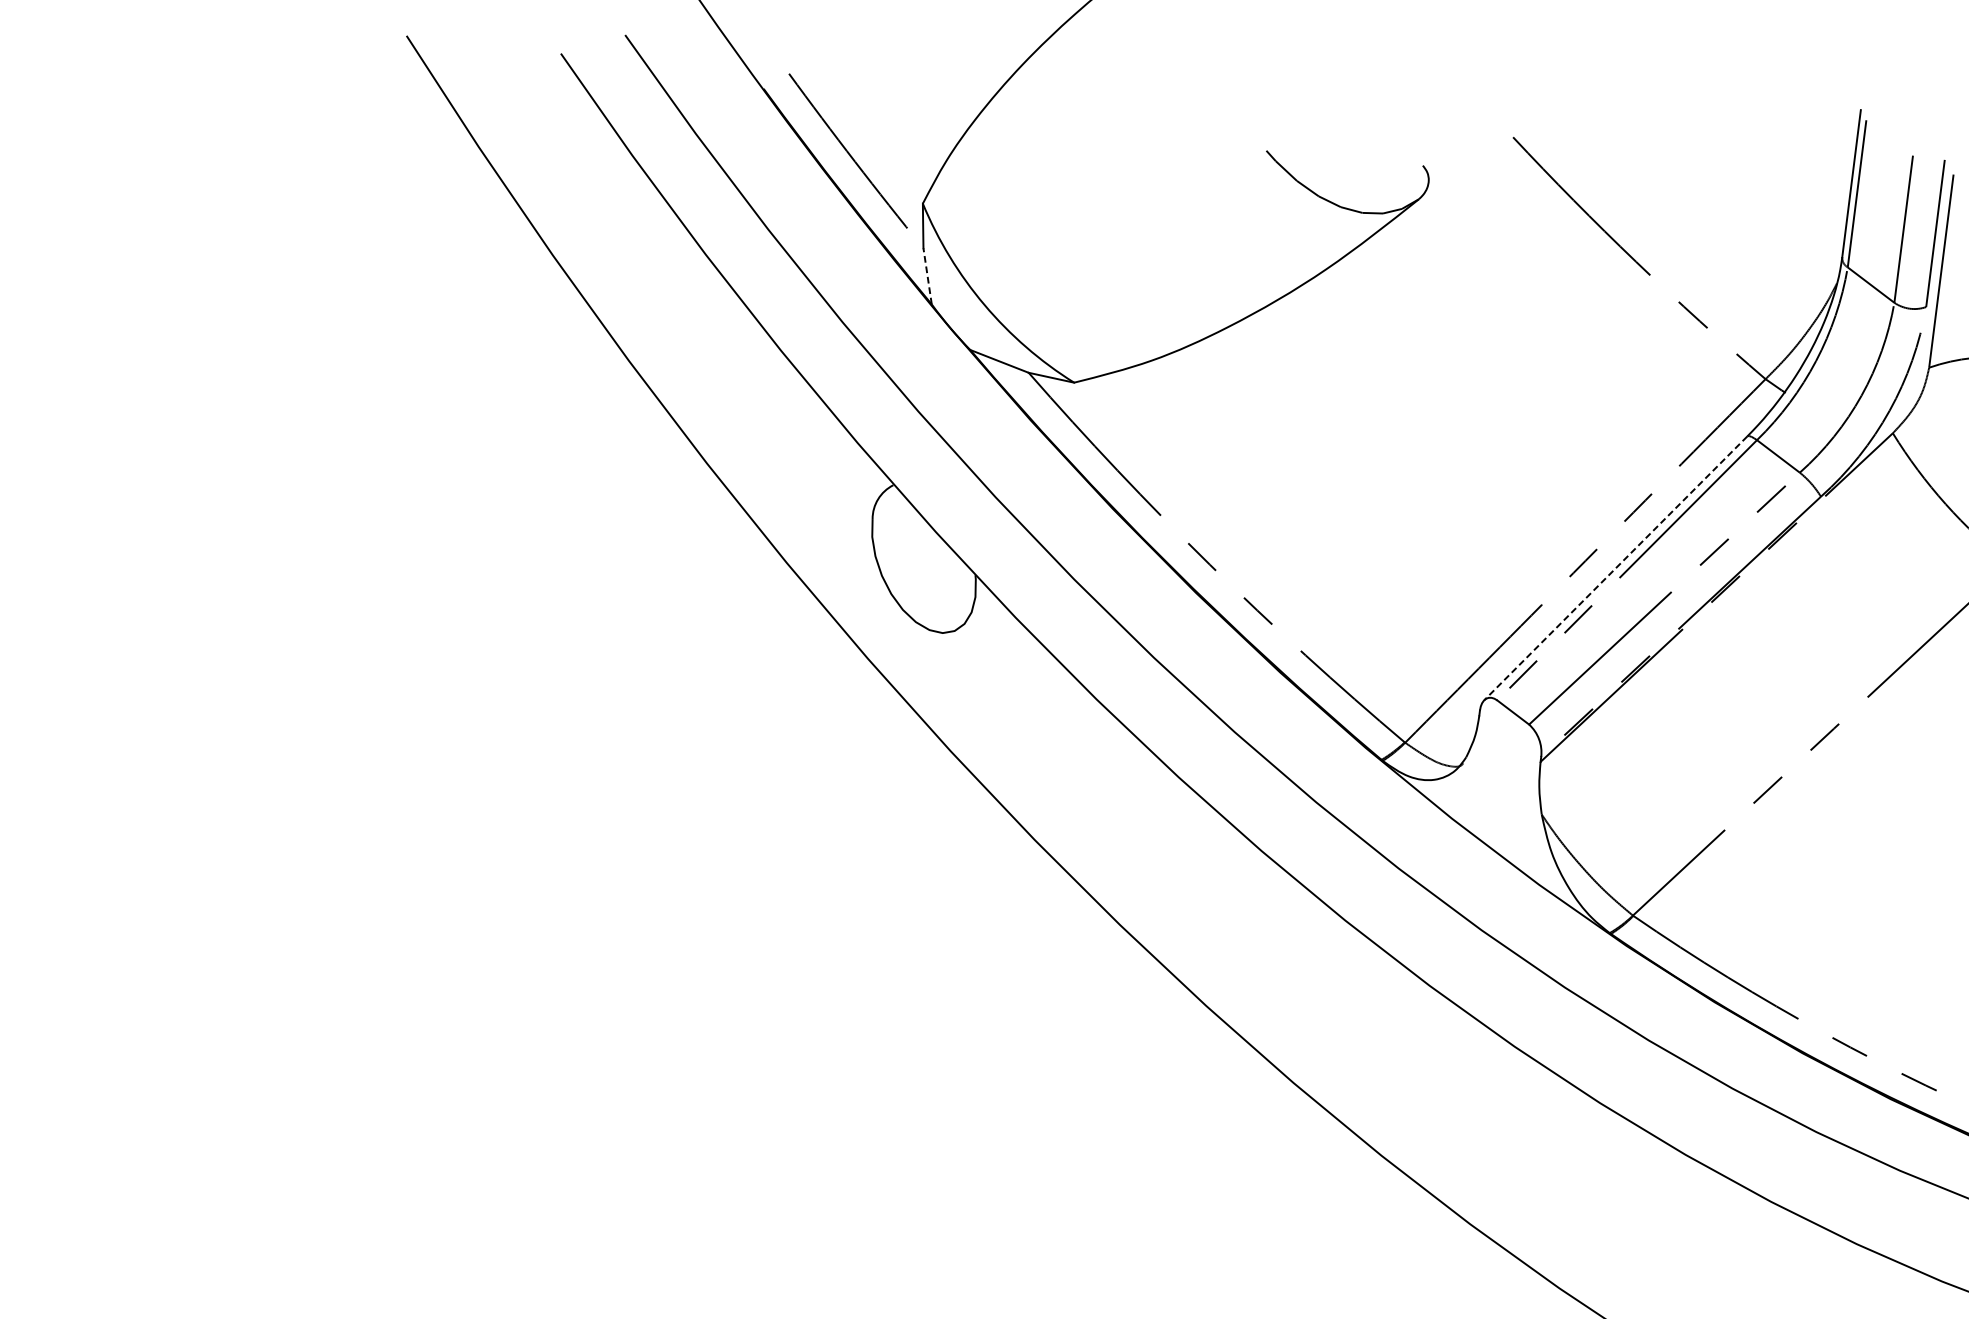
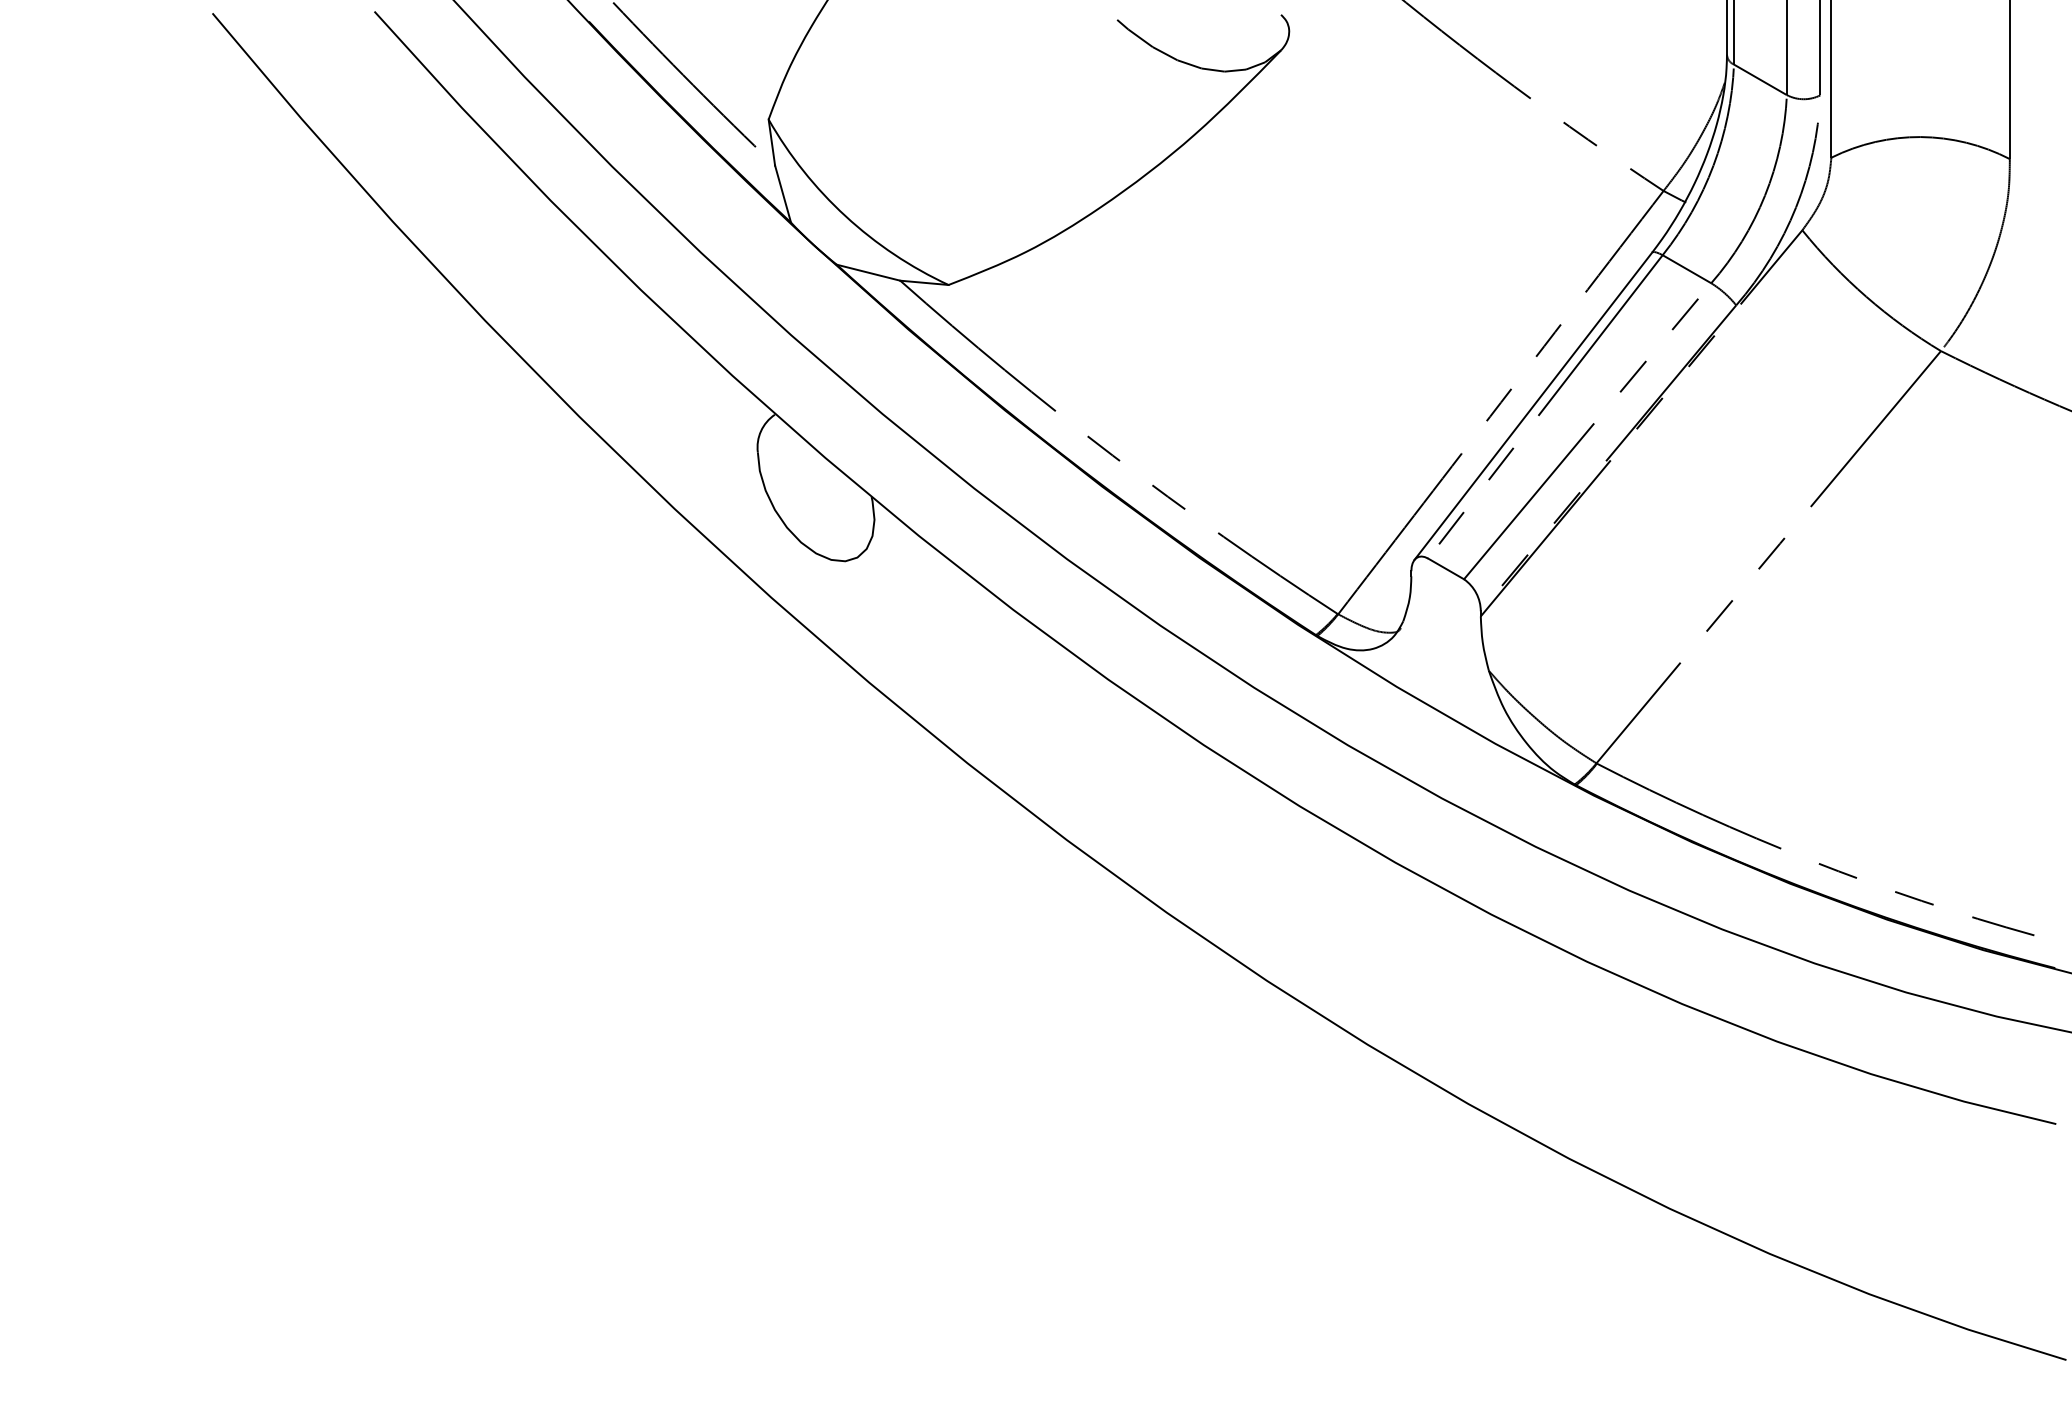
line: (927, 276) -> (783, 194), dashed -> solid
line: (1615, 568) -> (1533, 406), dashed -> solid

